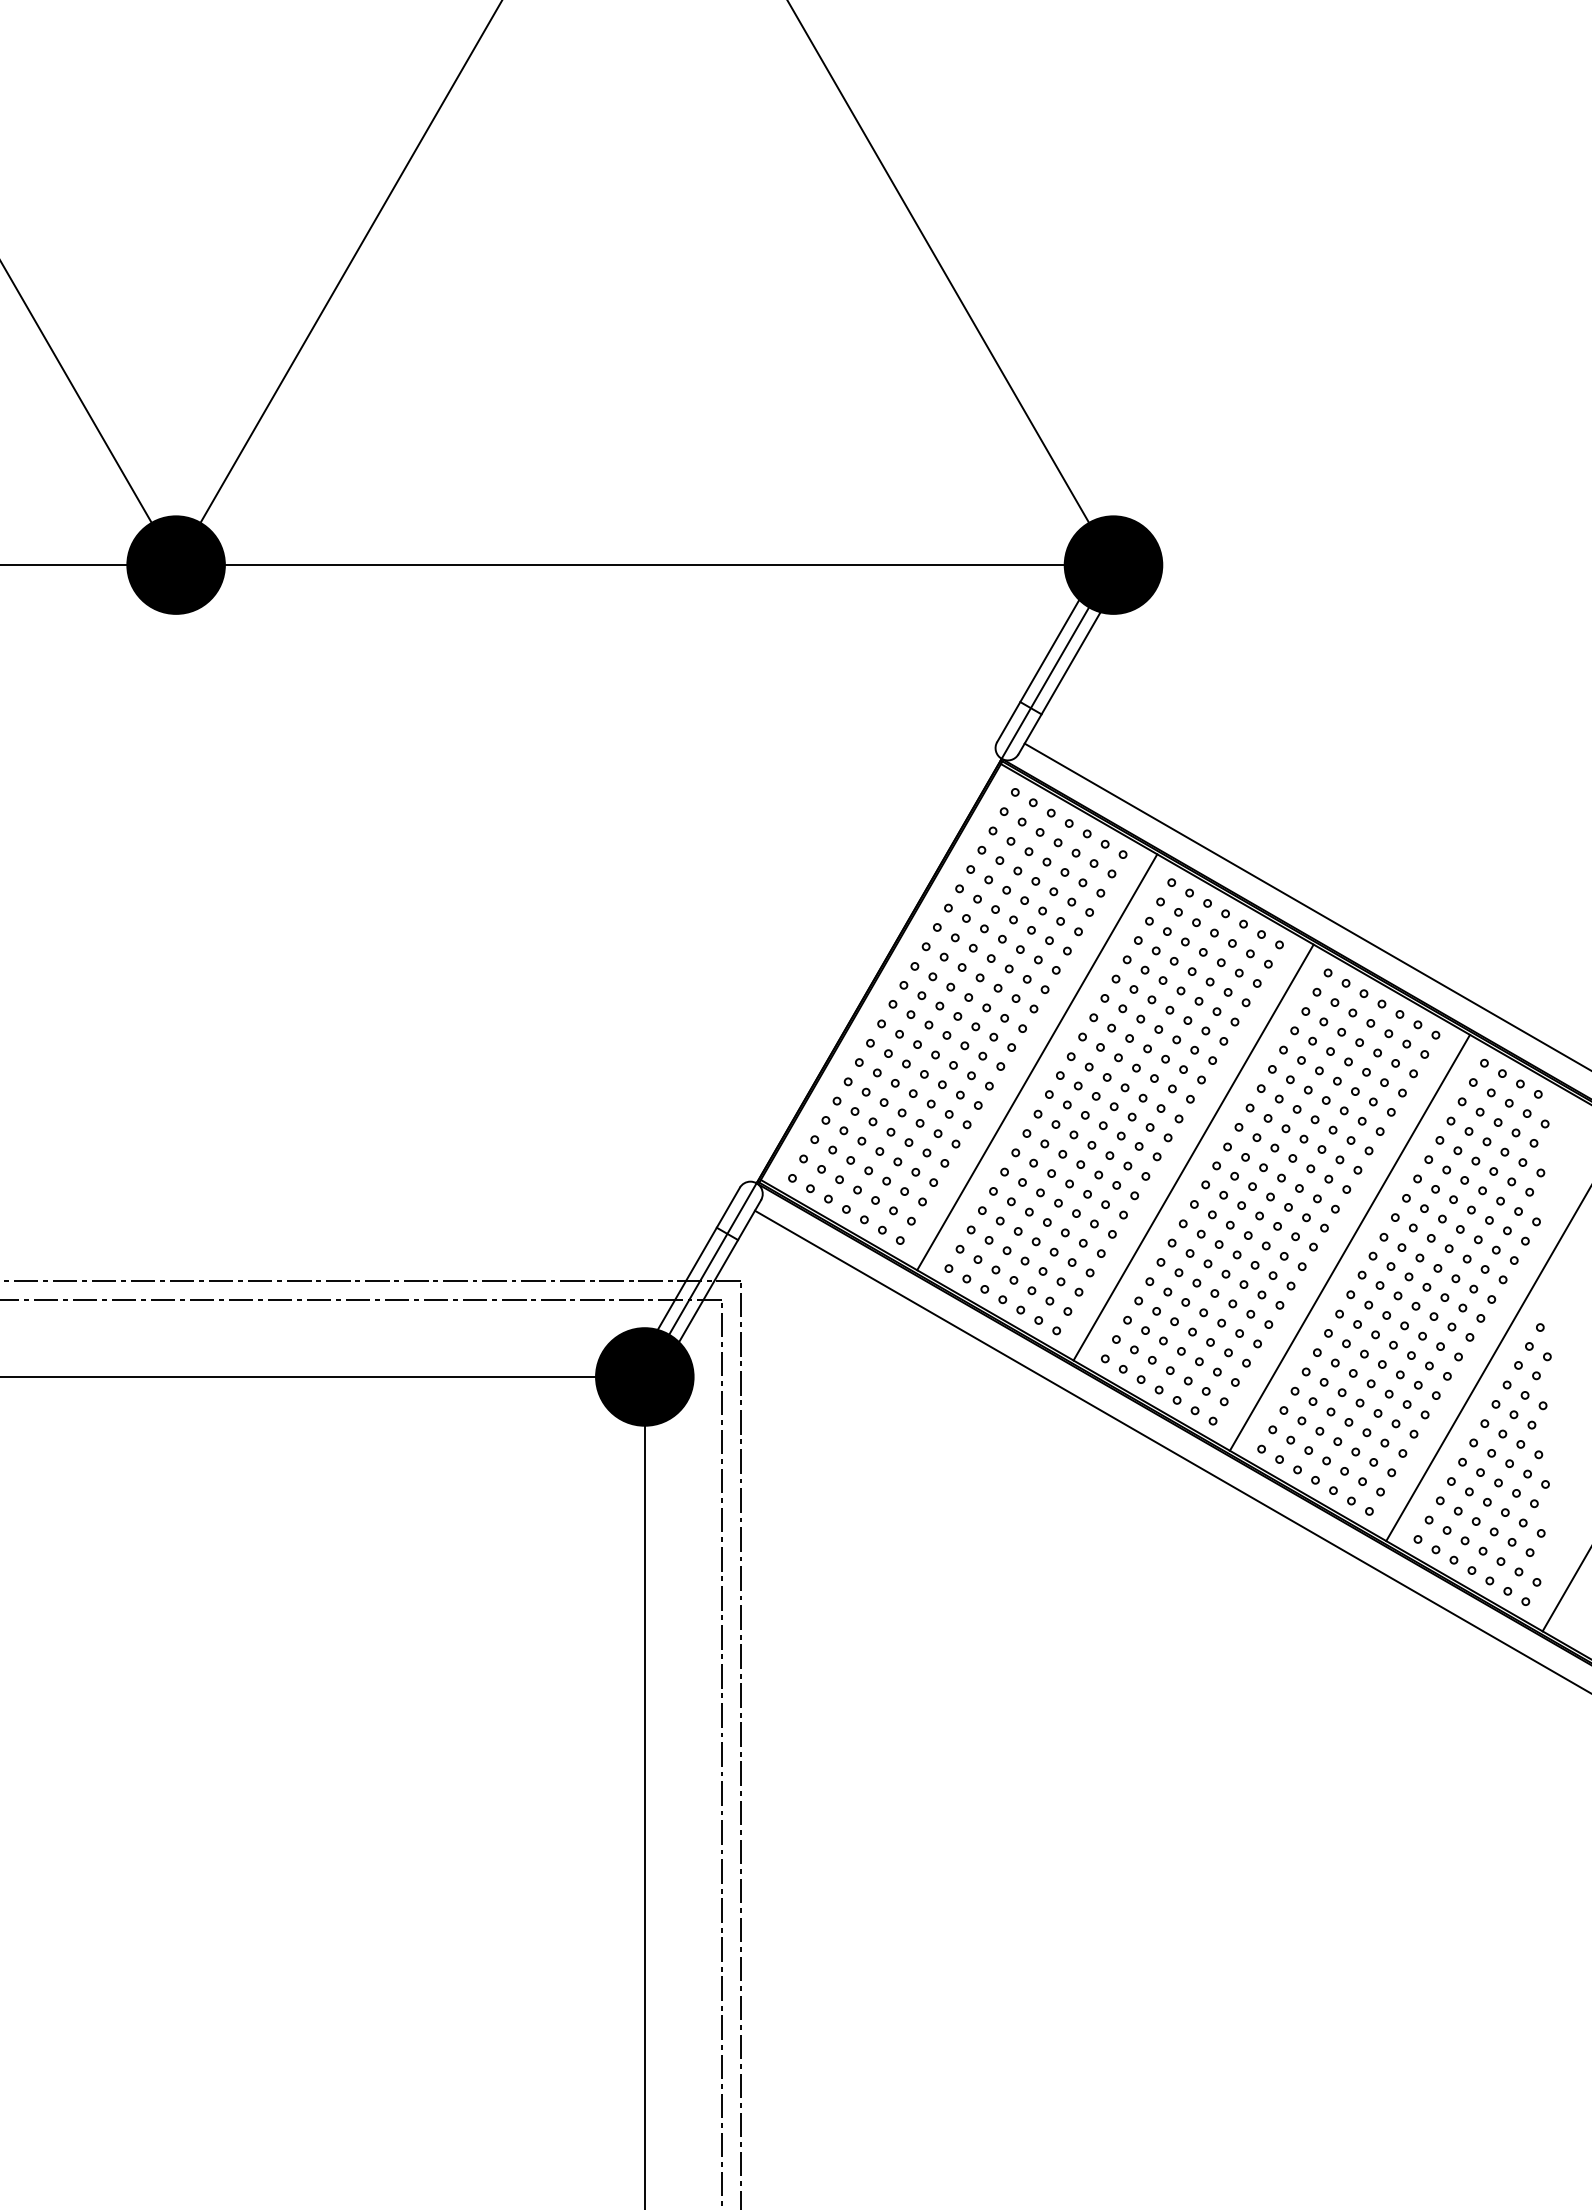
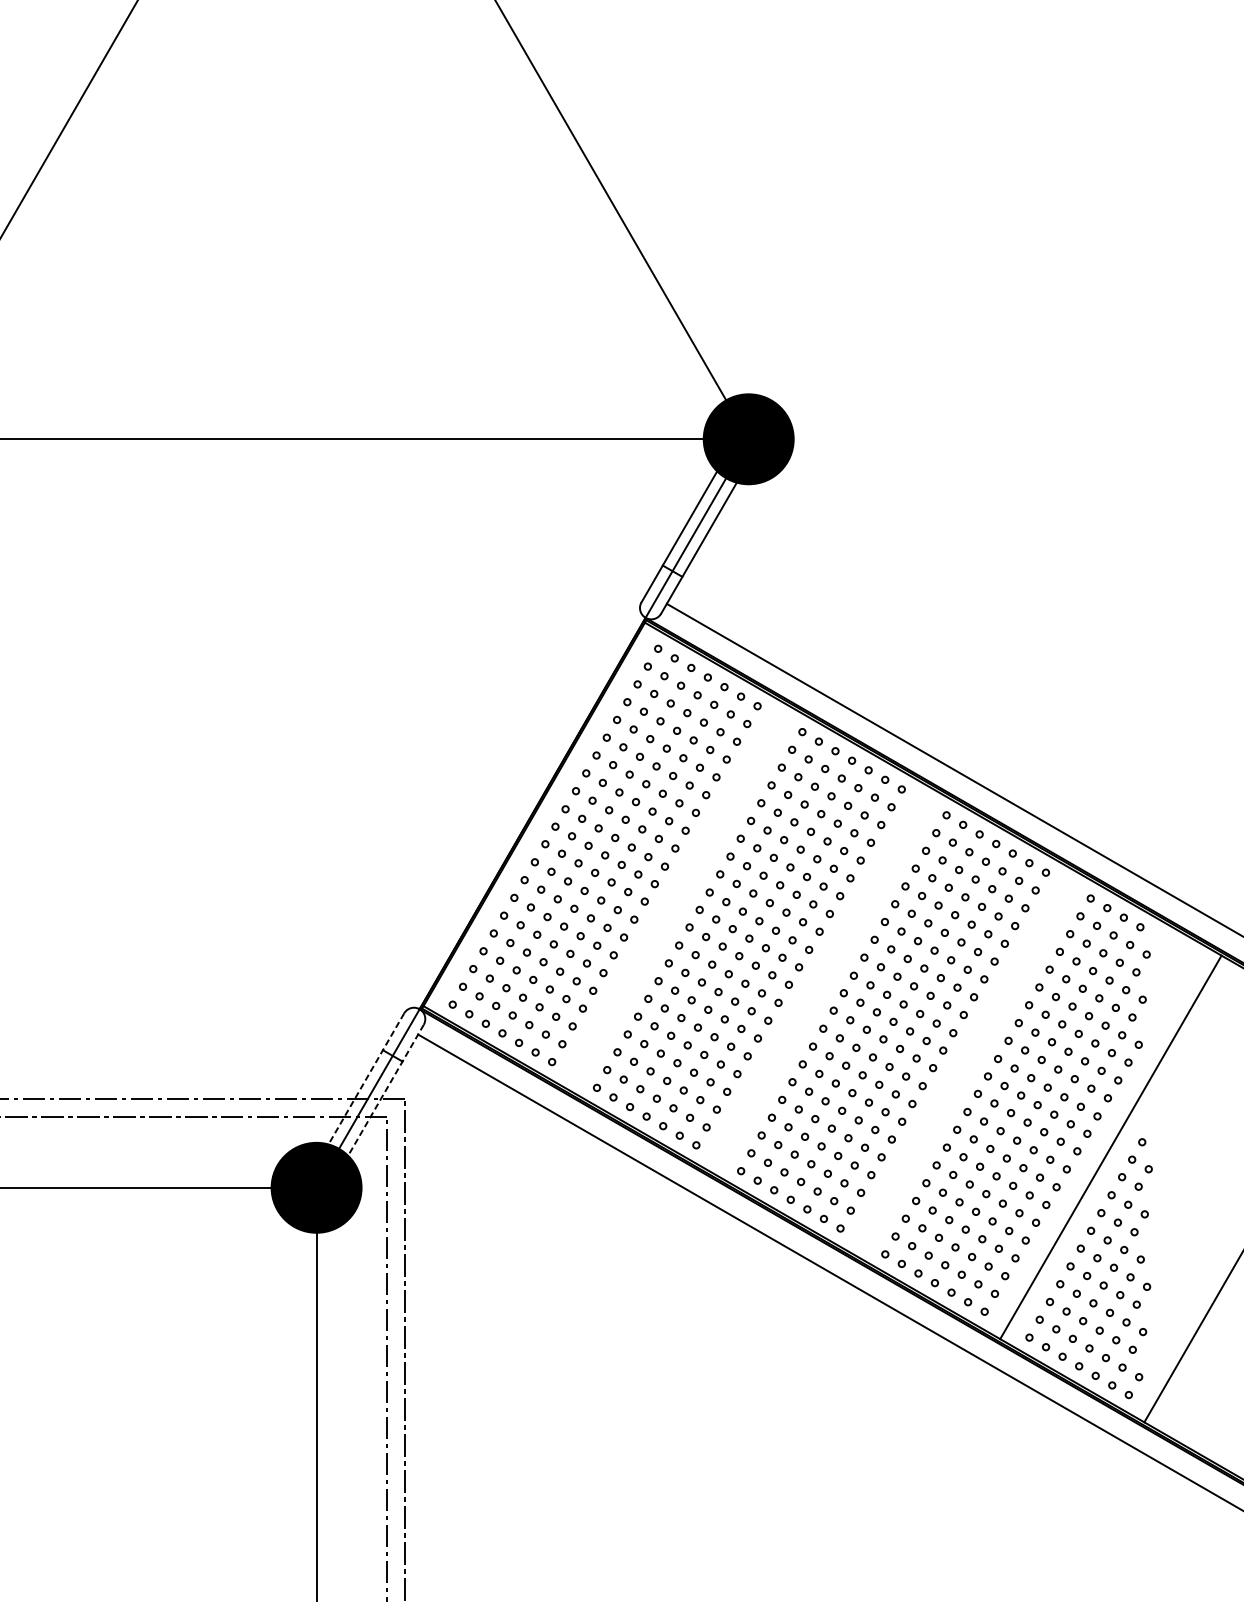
line: (1037, 1062) -> (678, 897), removed
line: (1193, 1152) -> (822, 980), removed
line: (1349, 1242) -> (966, 1063), removed
line: (698, 1260) -> (366, 1080), solid -> dashed
line: (719, 1272) -> (385, 1091), solid -> dashed

